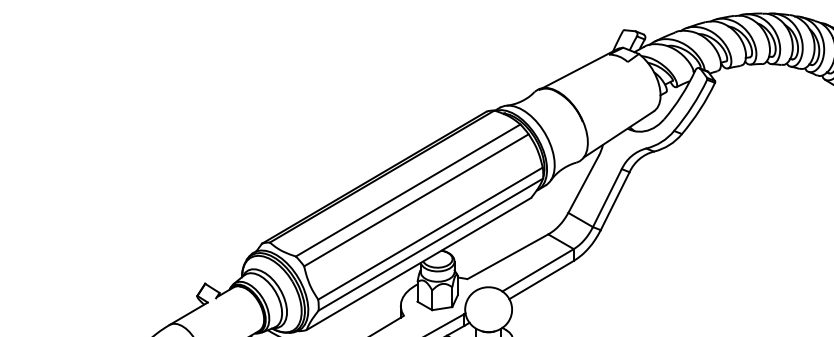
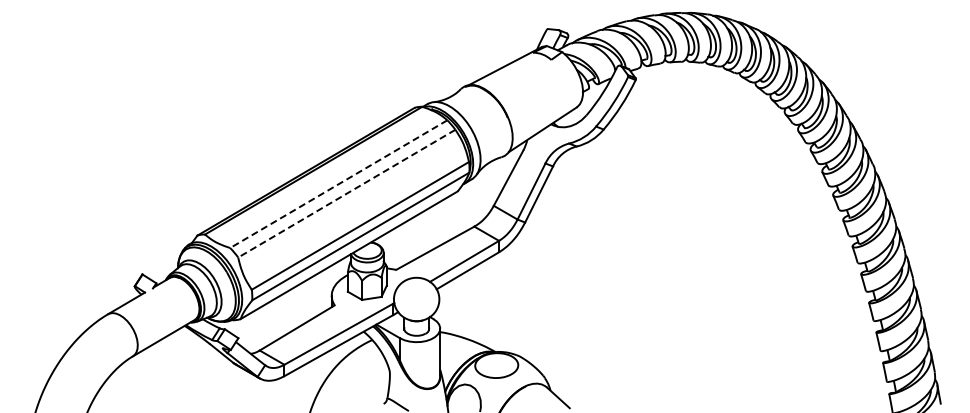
line: (407, 190) -> (338, 184), solid -> dashed
line: (416, 200) -> (346, 193), solid -> dashed

